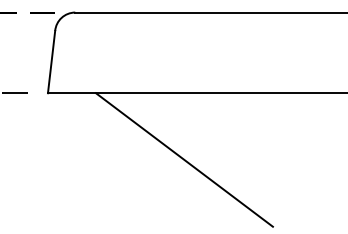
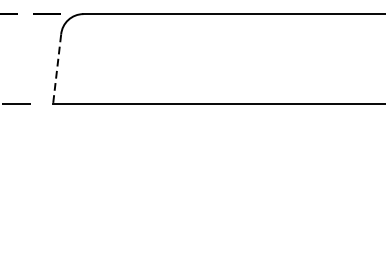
line: (51, 62) -> (57, 69), solid -> dashed
line: (184, 159) -> (204, 177), removed

